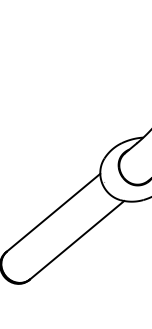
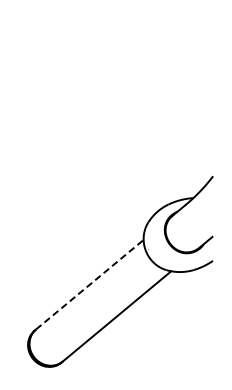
line: (54, 212) -> (90, 284), solid -> dashed

